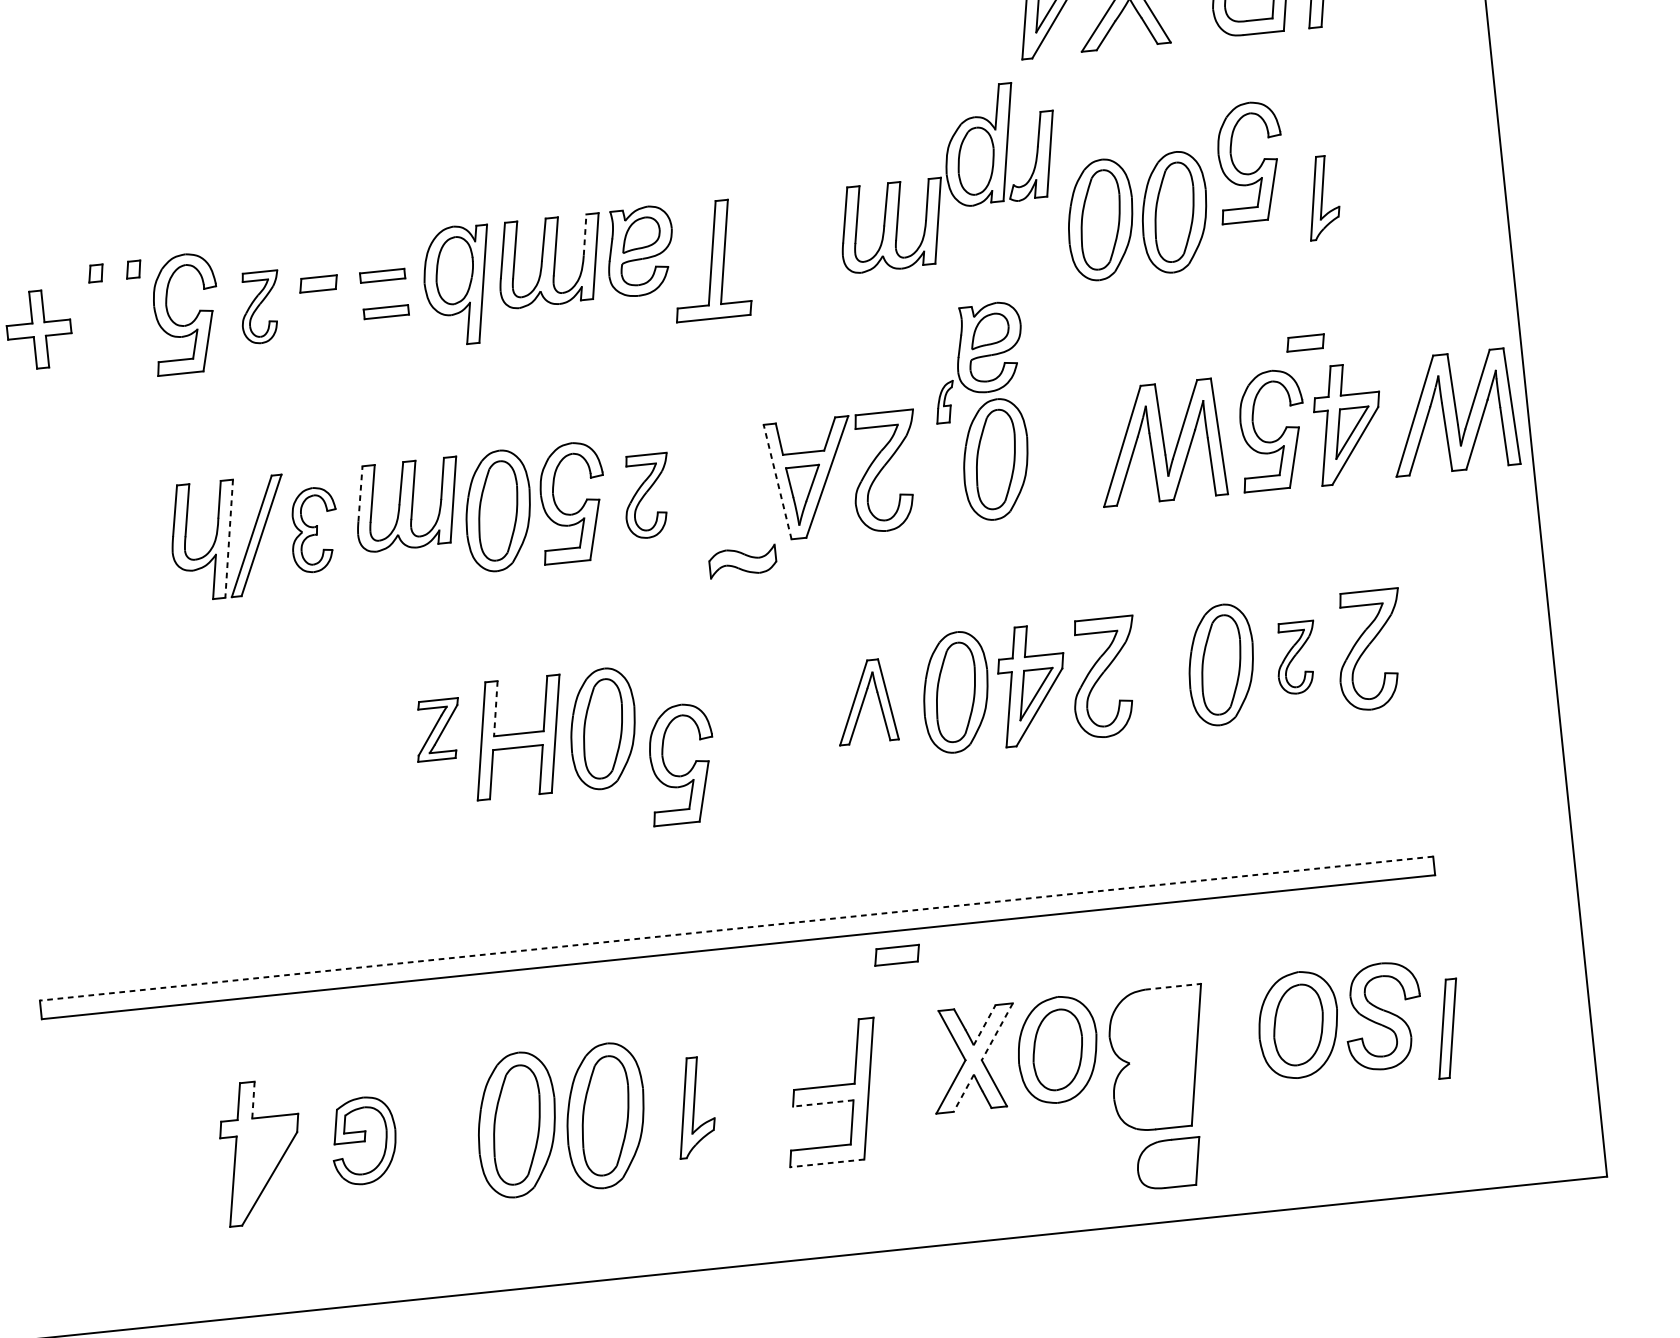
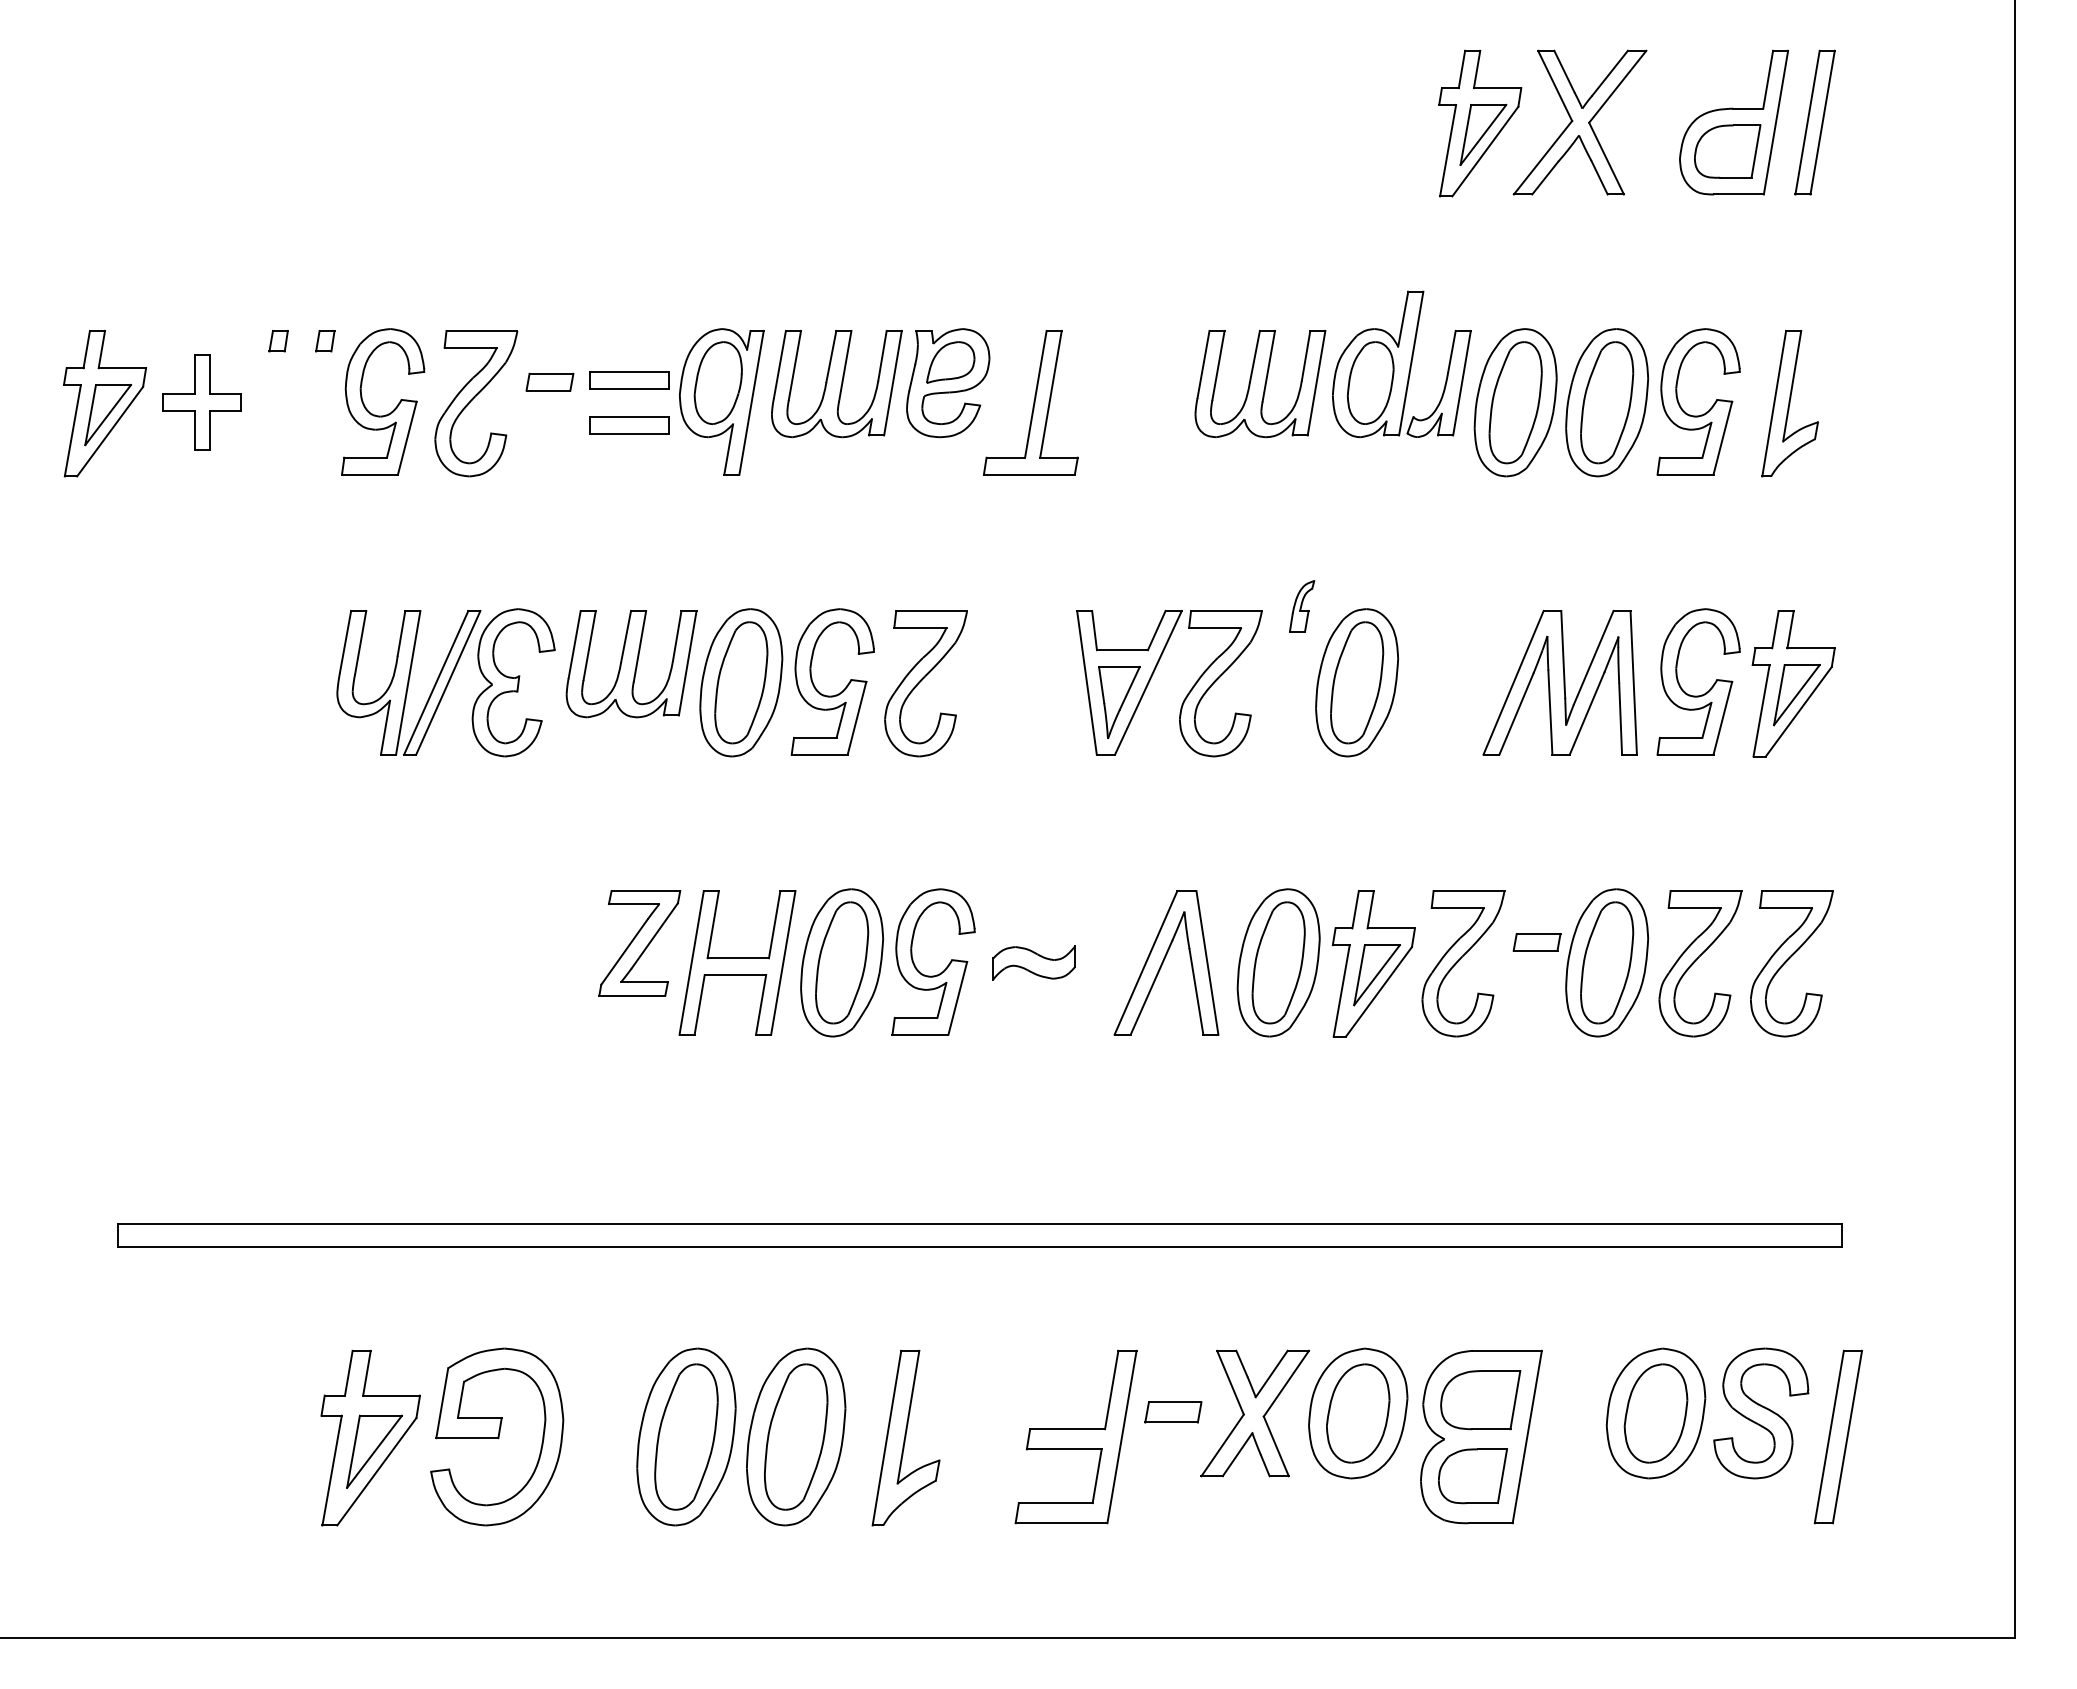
part: (999, 143) -> (1401, 364), moved
part: (1257, 169) -> (1706, 411), moved
part: (1322, 197) -> (1789, 403), size x1.43
line: (585, 234) -> (882, 355), dashed -> solid
part: (382, 275) -> (629, 380), size x1.43
part: (260, 307) -> (476, 403), size x1.67
part: (386, 312) -> (629, 425), size x1.43
part: (1305, 343) -> (1536, 942), moved
part: (989, 348) -> (1363, 545), removed
part: (1451, 412) -> (1921, 682), removed
line: (777, 481) -> (1086, 682), dashed -> solid
line: (360, 493) -> (574, 644), dashed -> solid
part: (647, 496) -> (925, 683), size x1.43
part: (314, 529) -> (513, 682), size x1.43
line: (229, 538) -> (408, 682), dashed -> solid
part: (742, 561) -> (1033, 962), moved
part: (1296, 657) -> (1700, 963), size x1.67
part: (865, 701) -> (1166, 962), size x1.43
line: (496, 709) -> (713, 925), dashed -> solid
part: (437, 730) -> (639, 943), size x1.43
part: (687, 772) -> (940, 972), moved
line: (736, 928) -> (979, 1224), dashed -> solid
part: (897, 955) -> (1173, 1412), moved
line: (1173, 986) -> (1507, 1350), dashed -> solid
line: (985, 1024) -> (1272, 1373), dashed -> solid
part: (1447, 1028) -> (1837, 1436), size x1.43
line: (997, 1031) -> (1286, 1383), dashed -> solid
part: (1155, 1091) -> (1472, 1476), added
line: (963, 1093) -> (1237, 1455), dashed -> solid
line: (253, 1100) -> (366, 1373), dashed -> solid
line: (822, 1103) -> (1063, 1449), dashed -> solid
part: (694, 1107) -> (905, 1437), size x1.43
part: (364, 1140) -> (497, 1436), size x1.67
part: (266, 1162) -> (374, 1451), added
line: (827, 1163) -> (1061, 1523), dashed -> solid
part: (1169, 1164) -> (1480, 1400), moved

